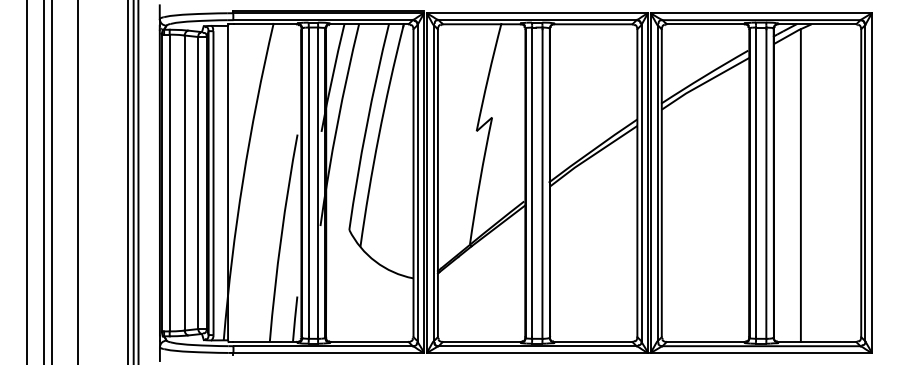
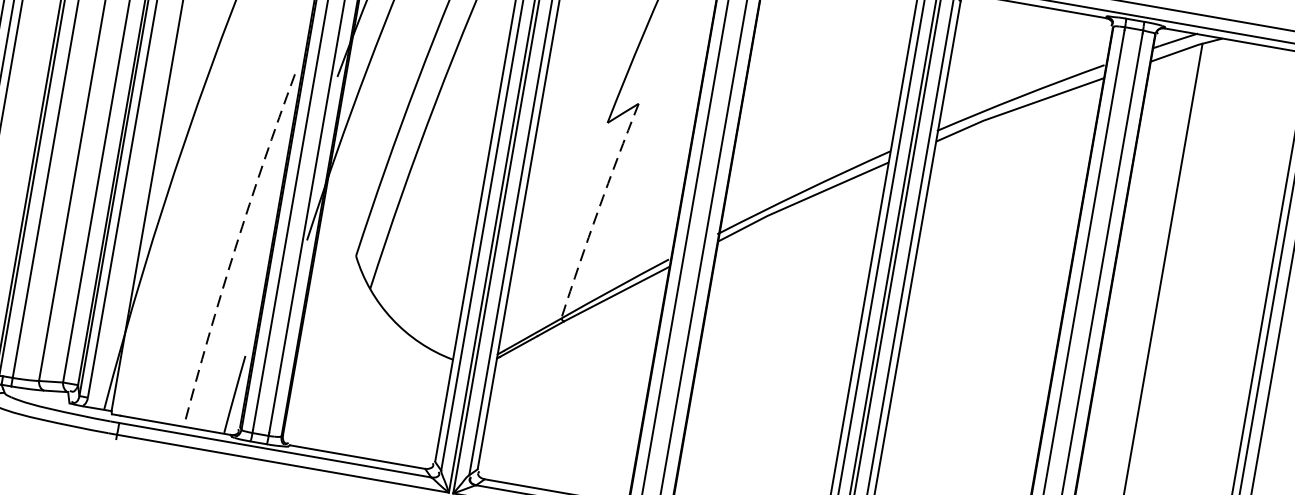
arc: (480, 181) -> (598, 211), solid -> dashed
arc: (281, 237) -> (235, 248), solid -> dashed

